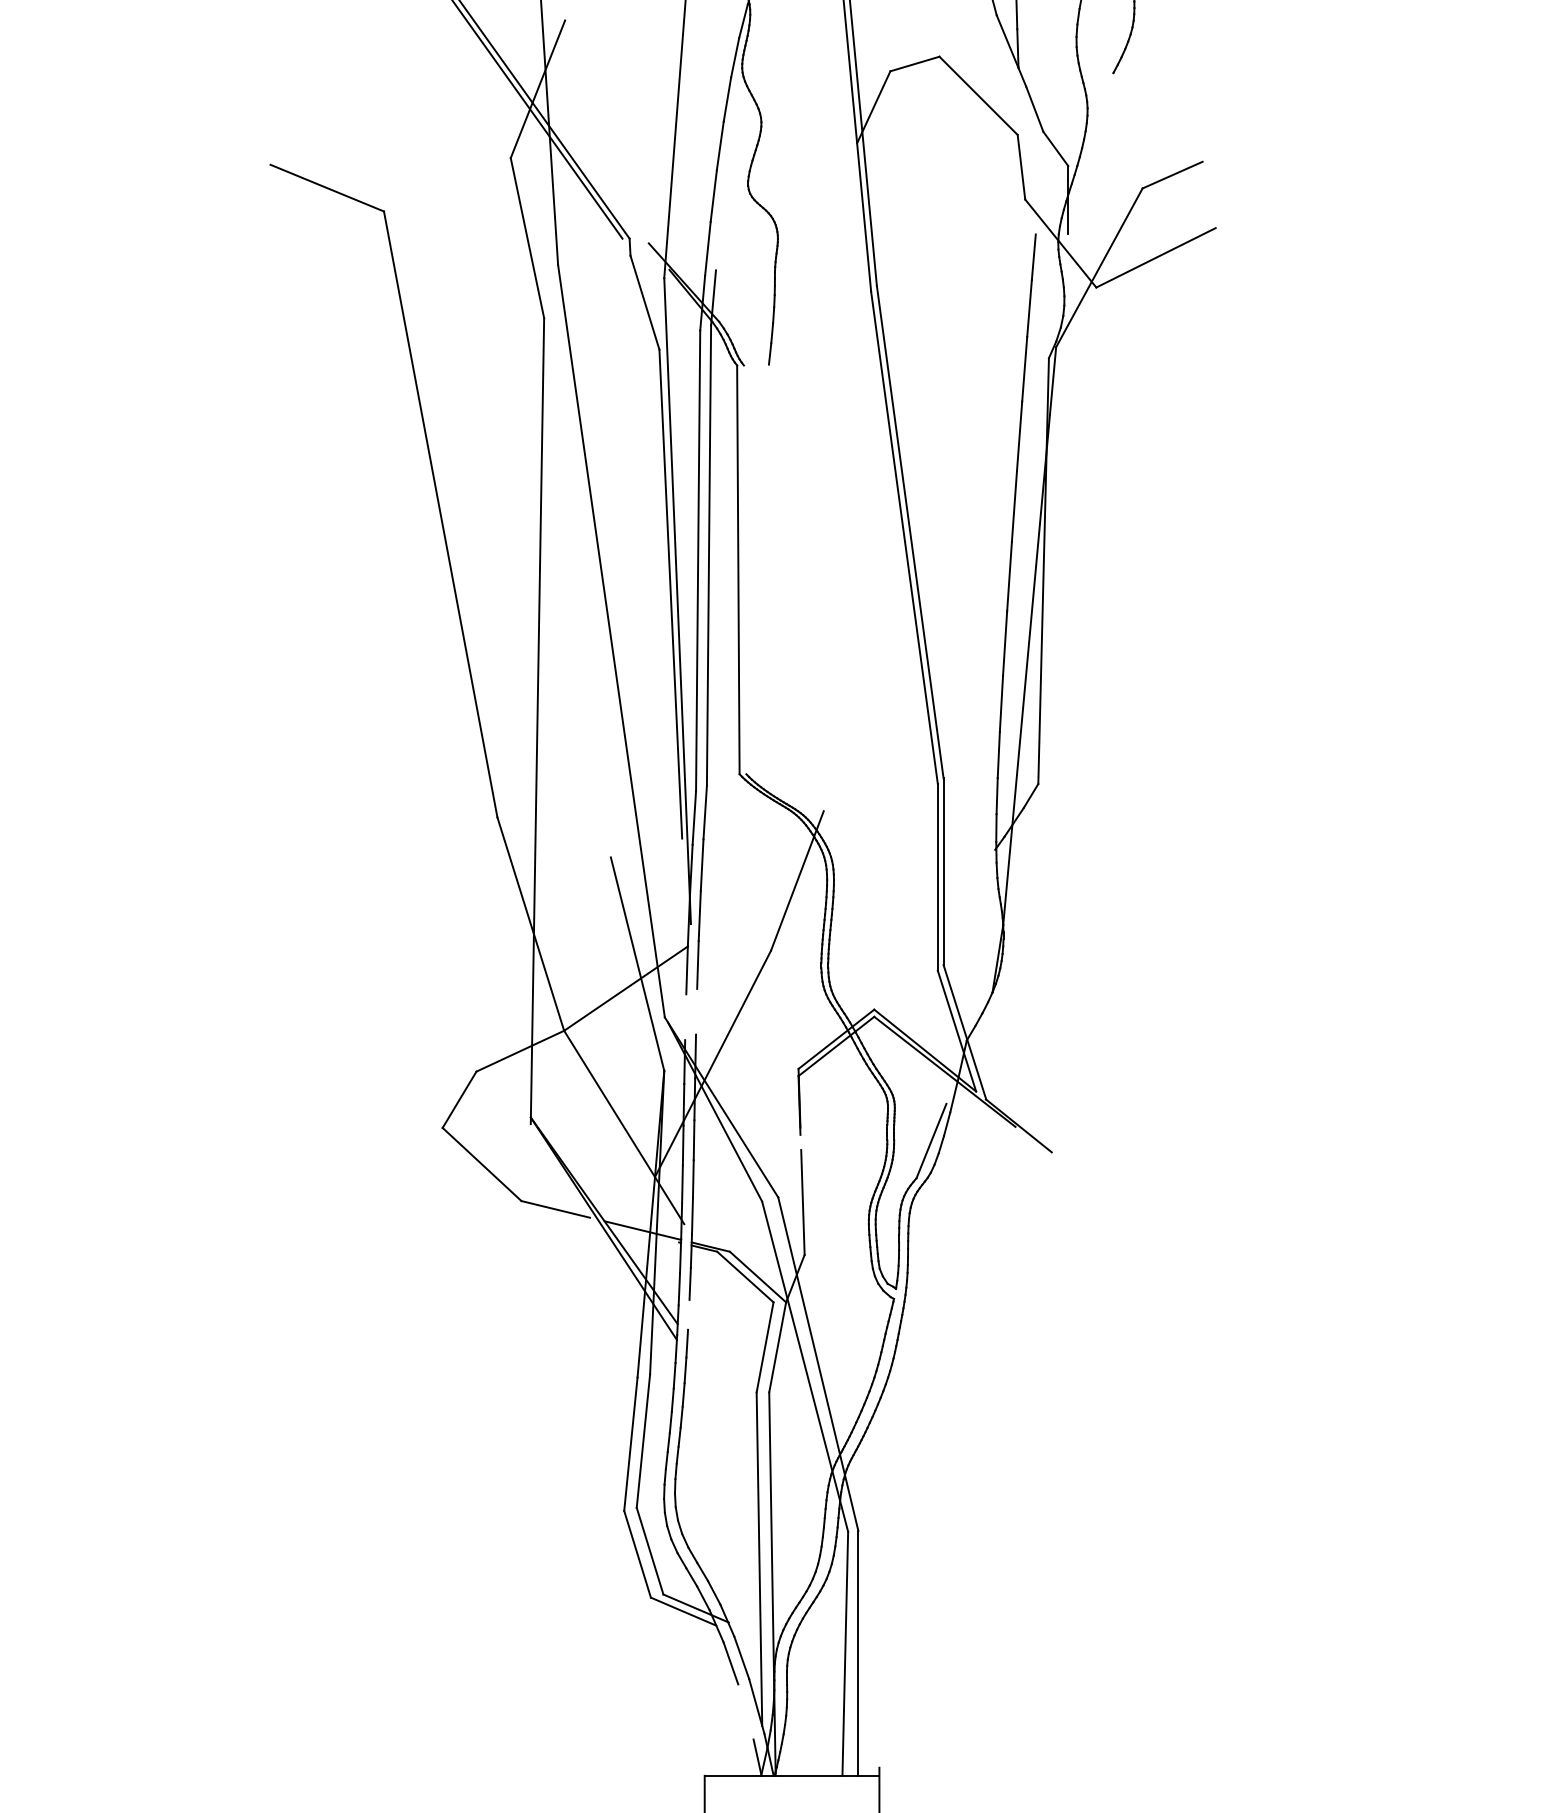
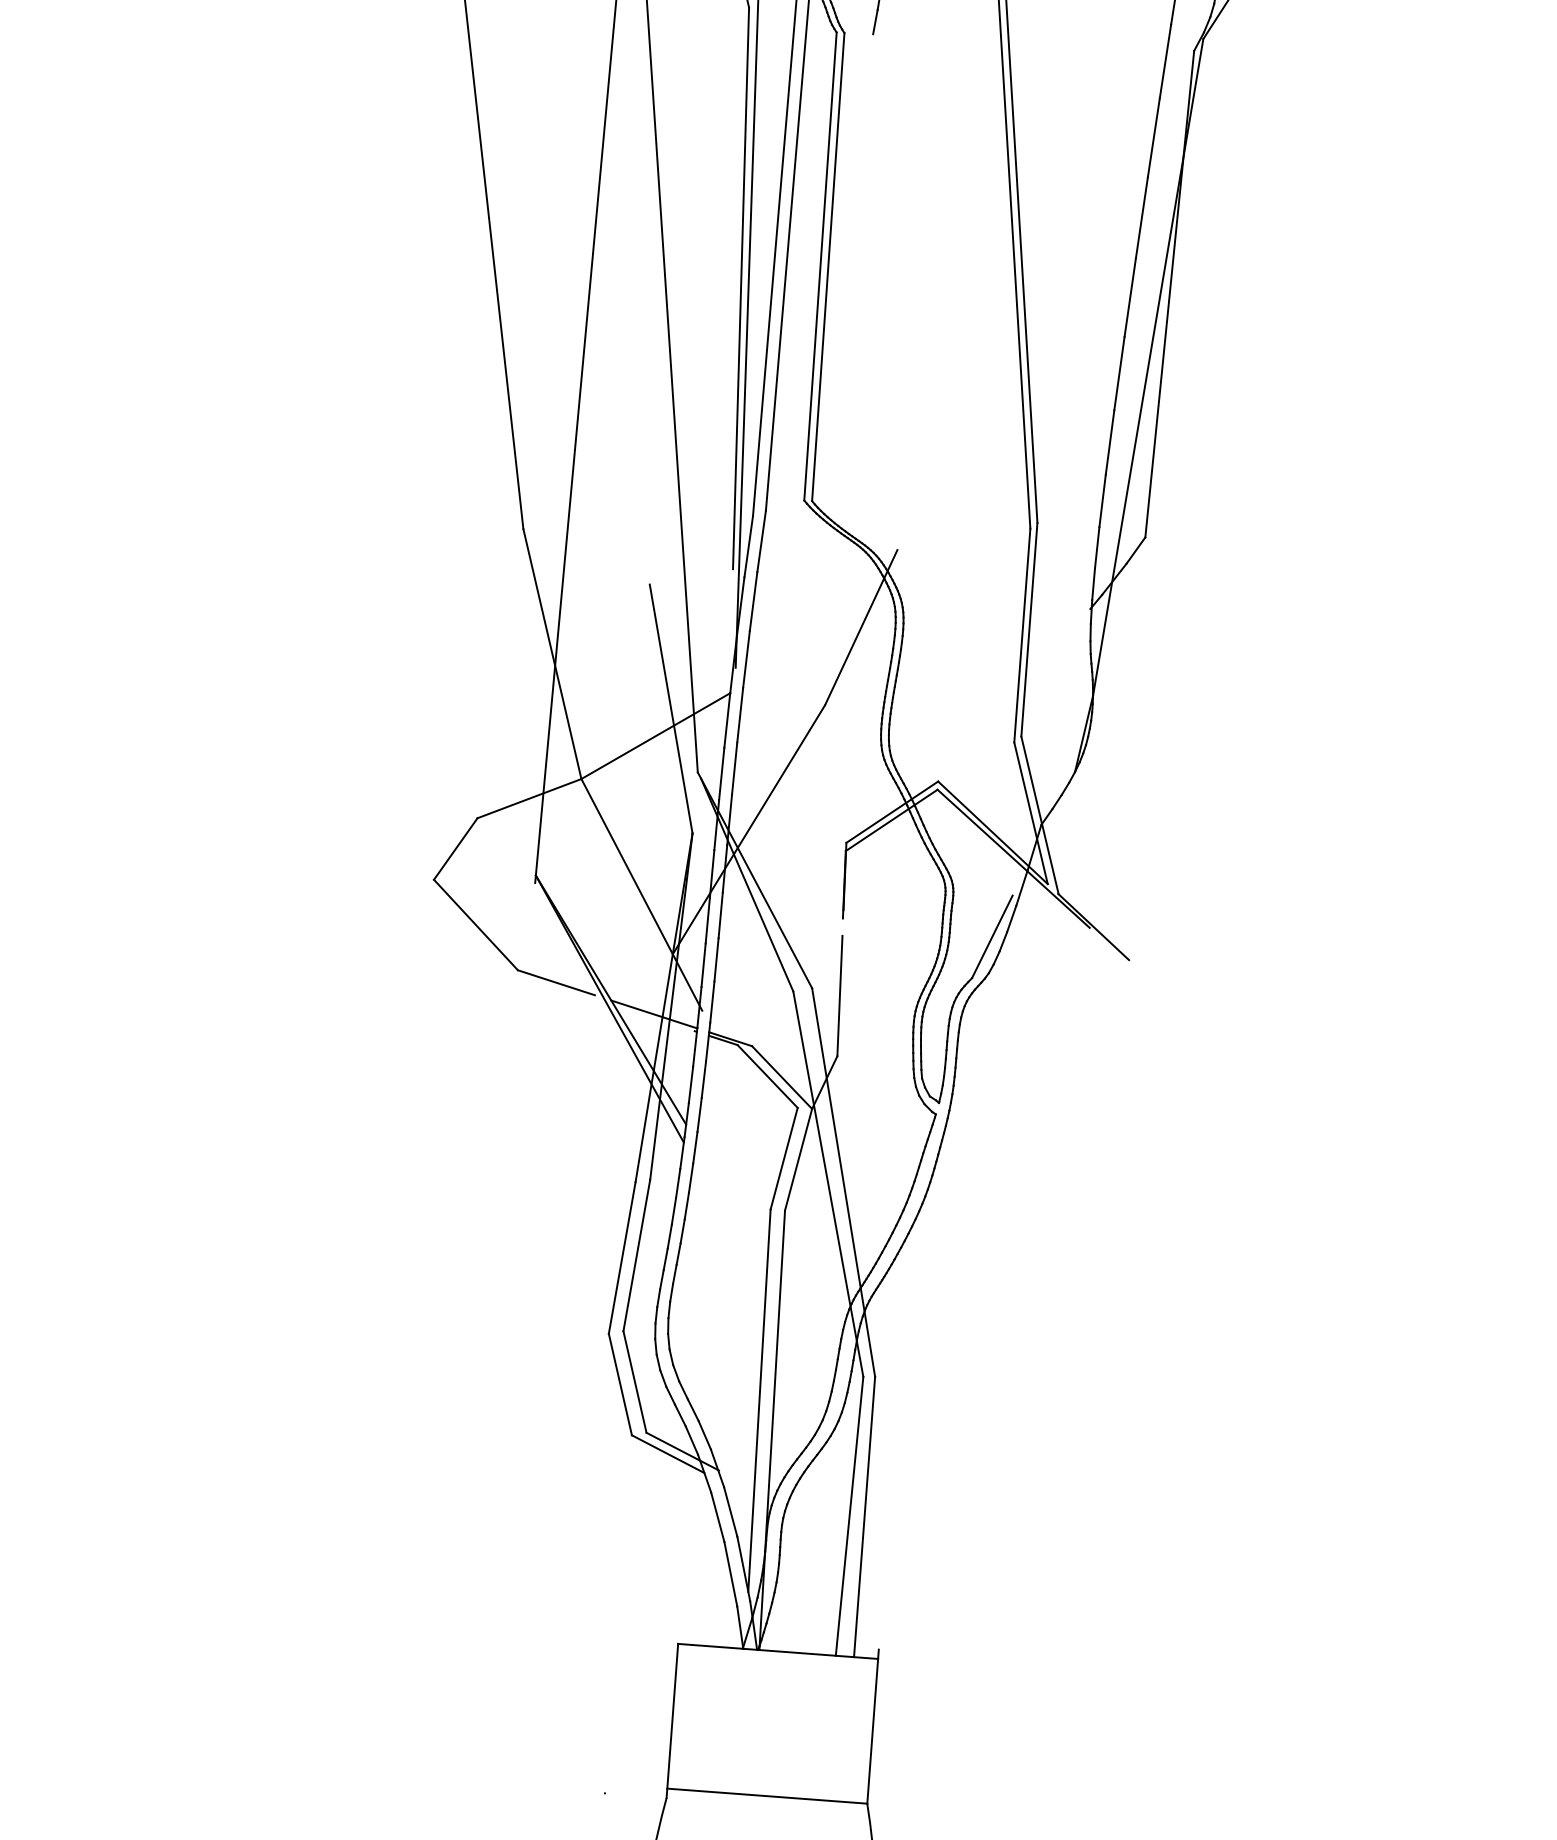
line: (744, 569) -> (827, 266), added
line: (696, 1011) -> (734, 768), added
line: (685, 1017) -> (721, 774), added
line: (688, 1314) -> (699, 1114), added
line: (745, 1711) -> (730, 1573), added

